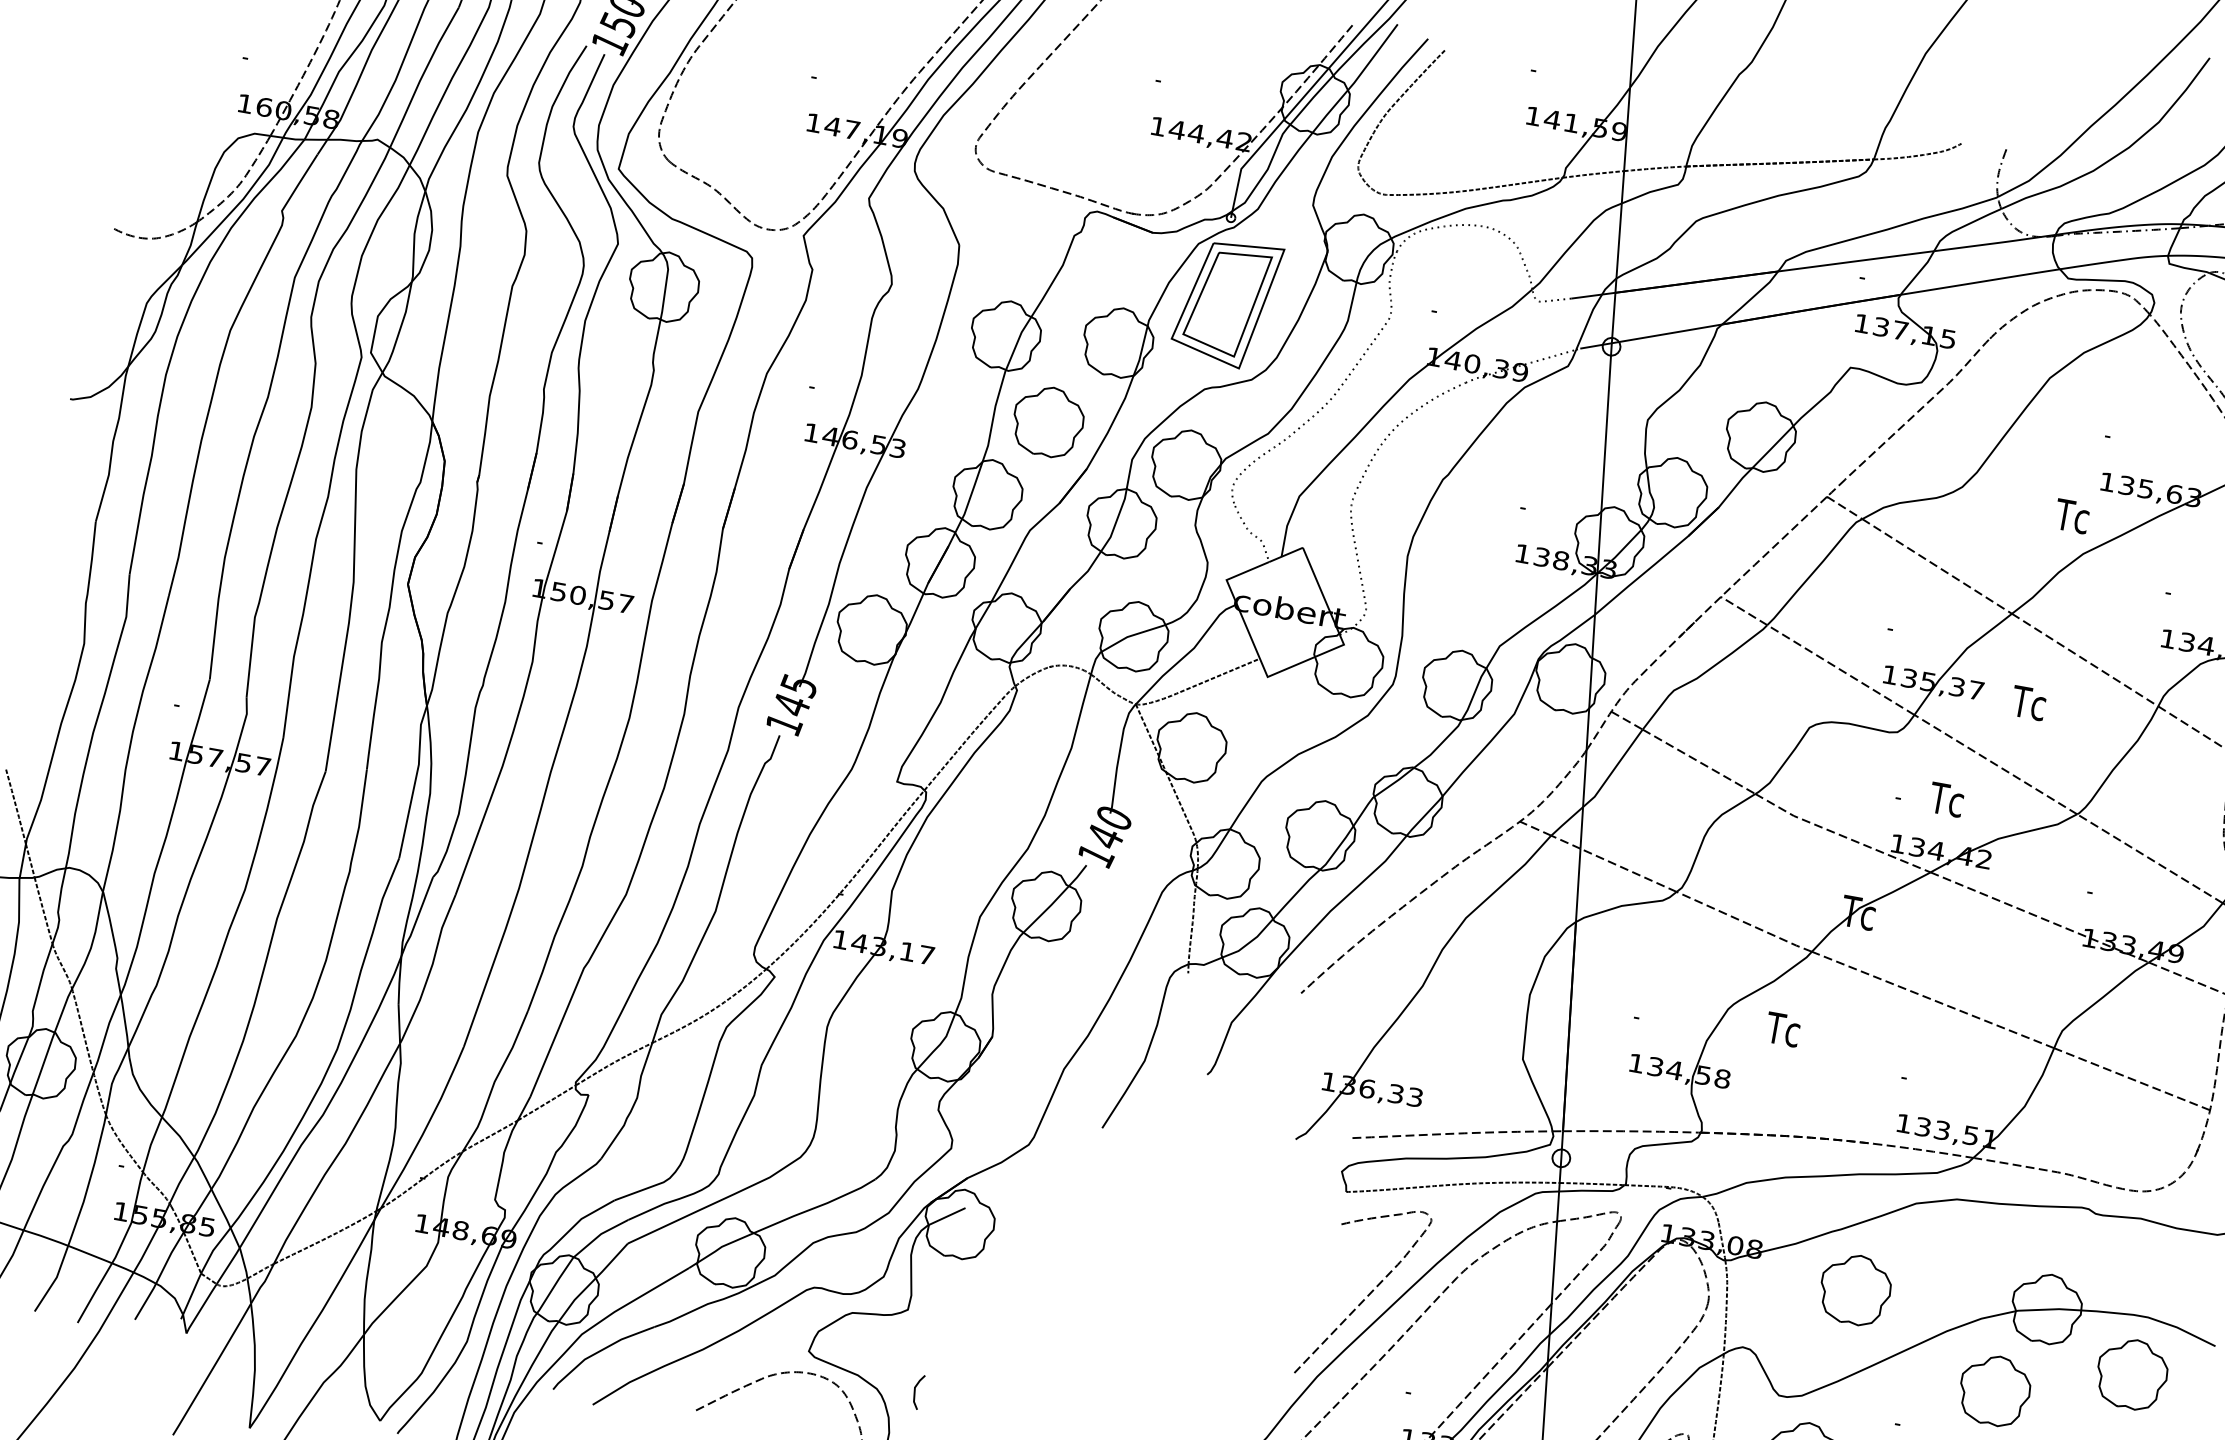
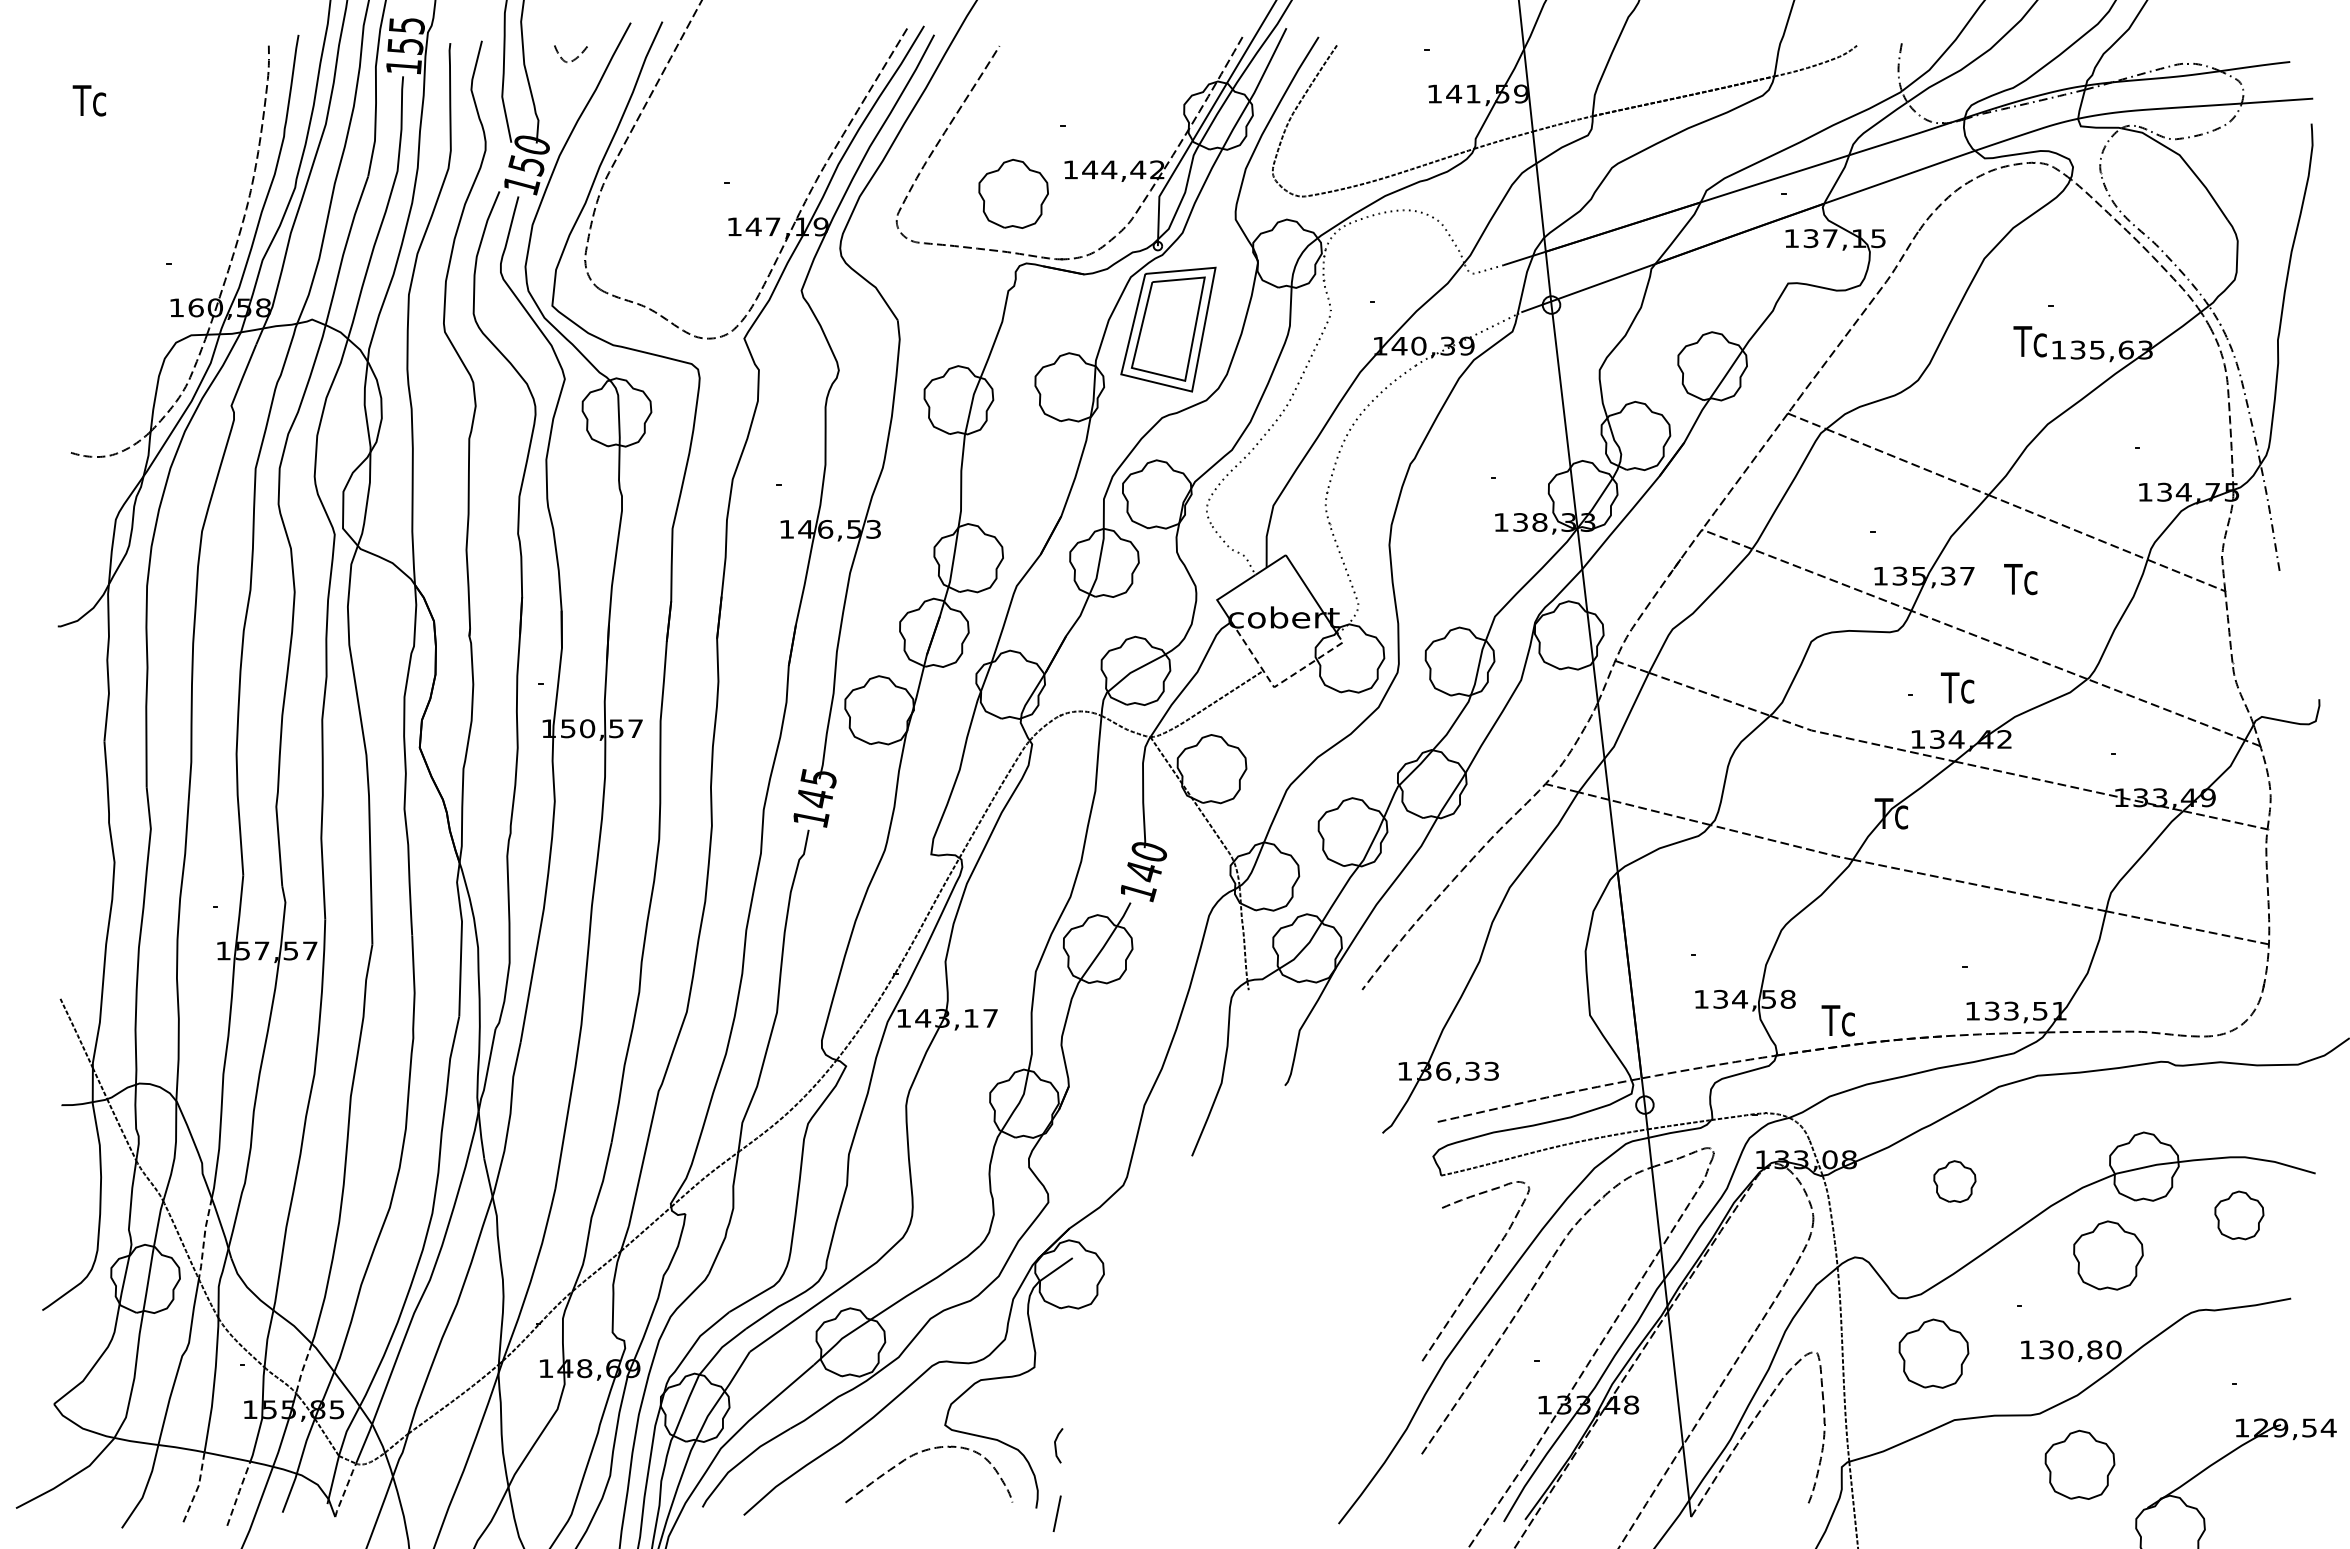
part: (1048, 421) -> (1013, 193), moved
text: (2071, 516) -> (2029, 341), moved
line: (1274, 674) -> (1280, 683), solid -> dashed
text: (1782, 1029) -> (1837, 1020), moved
line: (106, 1033) -> (204, 1238), solid -> dashed
line: (181, 1180) -> (303, 1368), solid -> dashed
line: (54, 1279) -> (197, 1487), solid -> dashed
part: (1855, 1289) -> (1954, 1181), size x0.6
line: (94, 1292) -> (238, 1493), solid -> dashed
line: (201, 1307) -> (345, 1489), solid -> dashed
part: (2132, 1374) -> (2239, 1215), size x0.7

